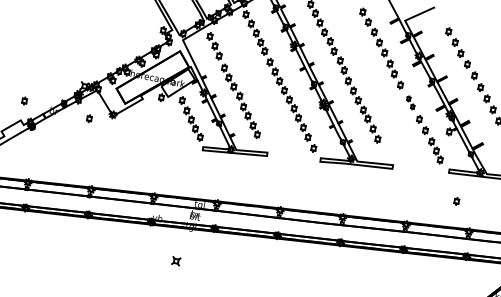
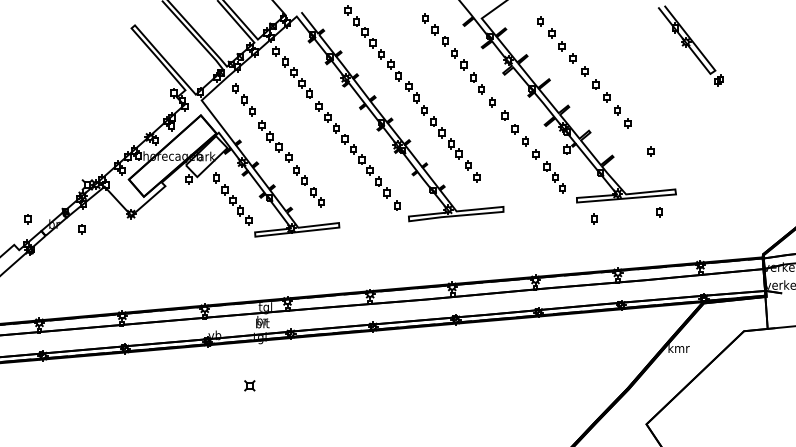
part: (24, 101) -> (27, 219), moved
part: (410, 102) -> (509, 122), size x1.43
part: (89, 118) -> (81, 229), moved
part: (456, 200) -> (594, 218), moved

